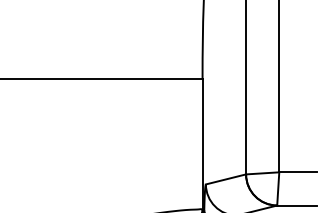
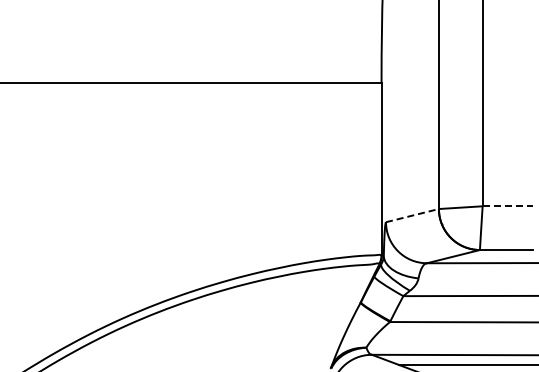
line: (298, 172) -> (507, 206), solid -> dashed
line: (226, 179) -> (412, 215), solid -> dashed

